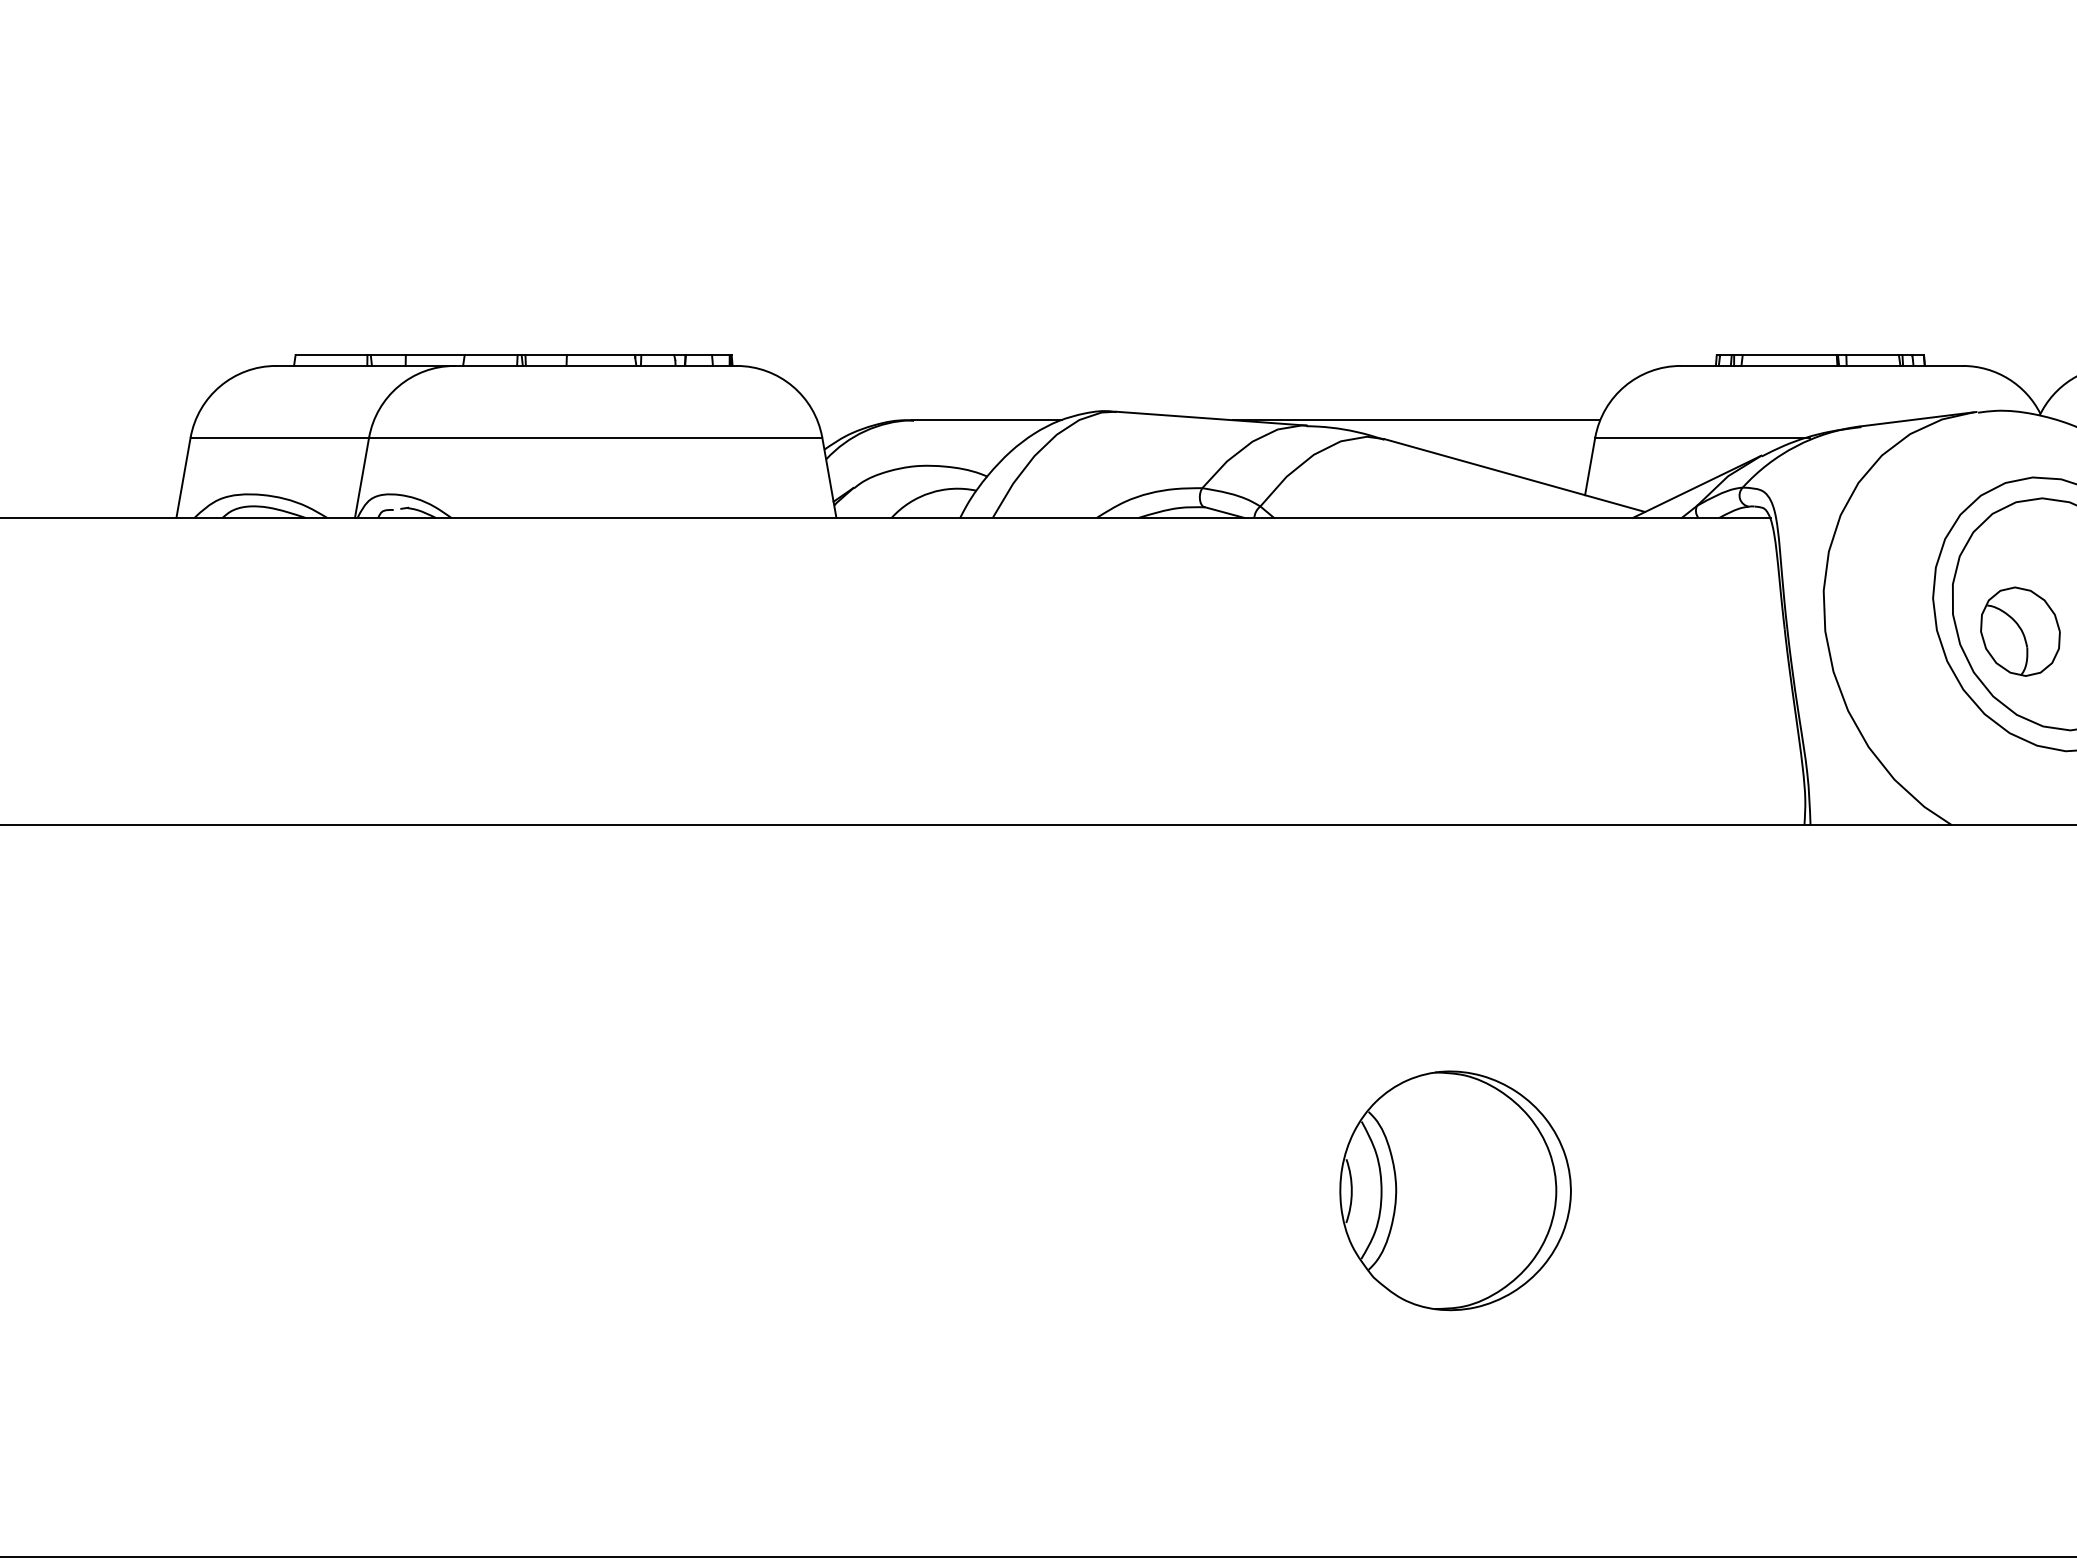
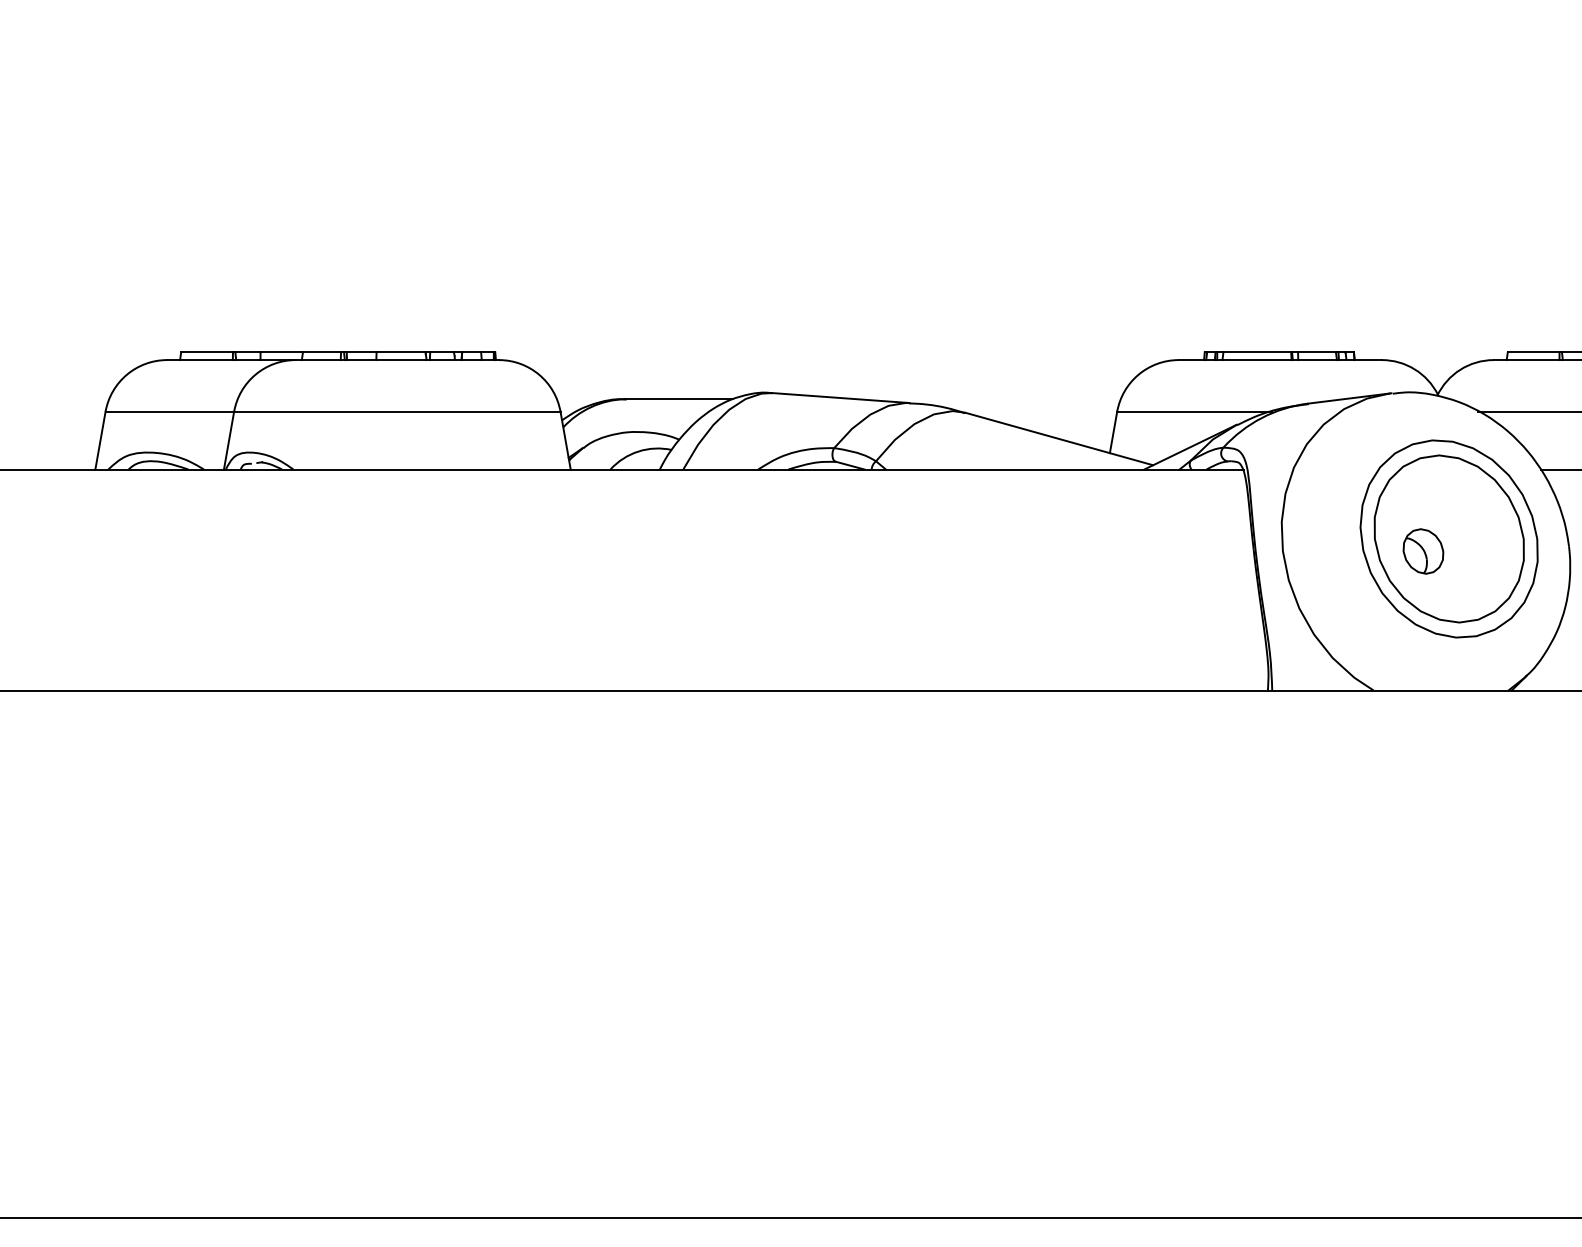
line: (1416, 420) -> (988, 399), removed
part: (2020, 631) -> (1423, 551), size x0.7
part: (1455, 1189) -> (1016, 953), removed

